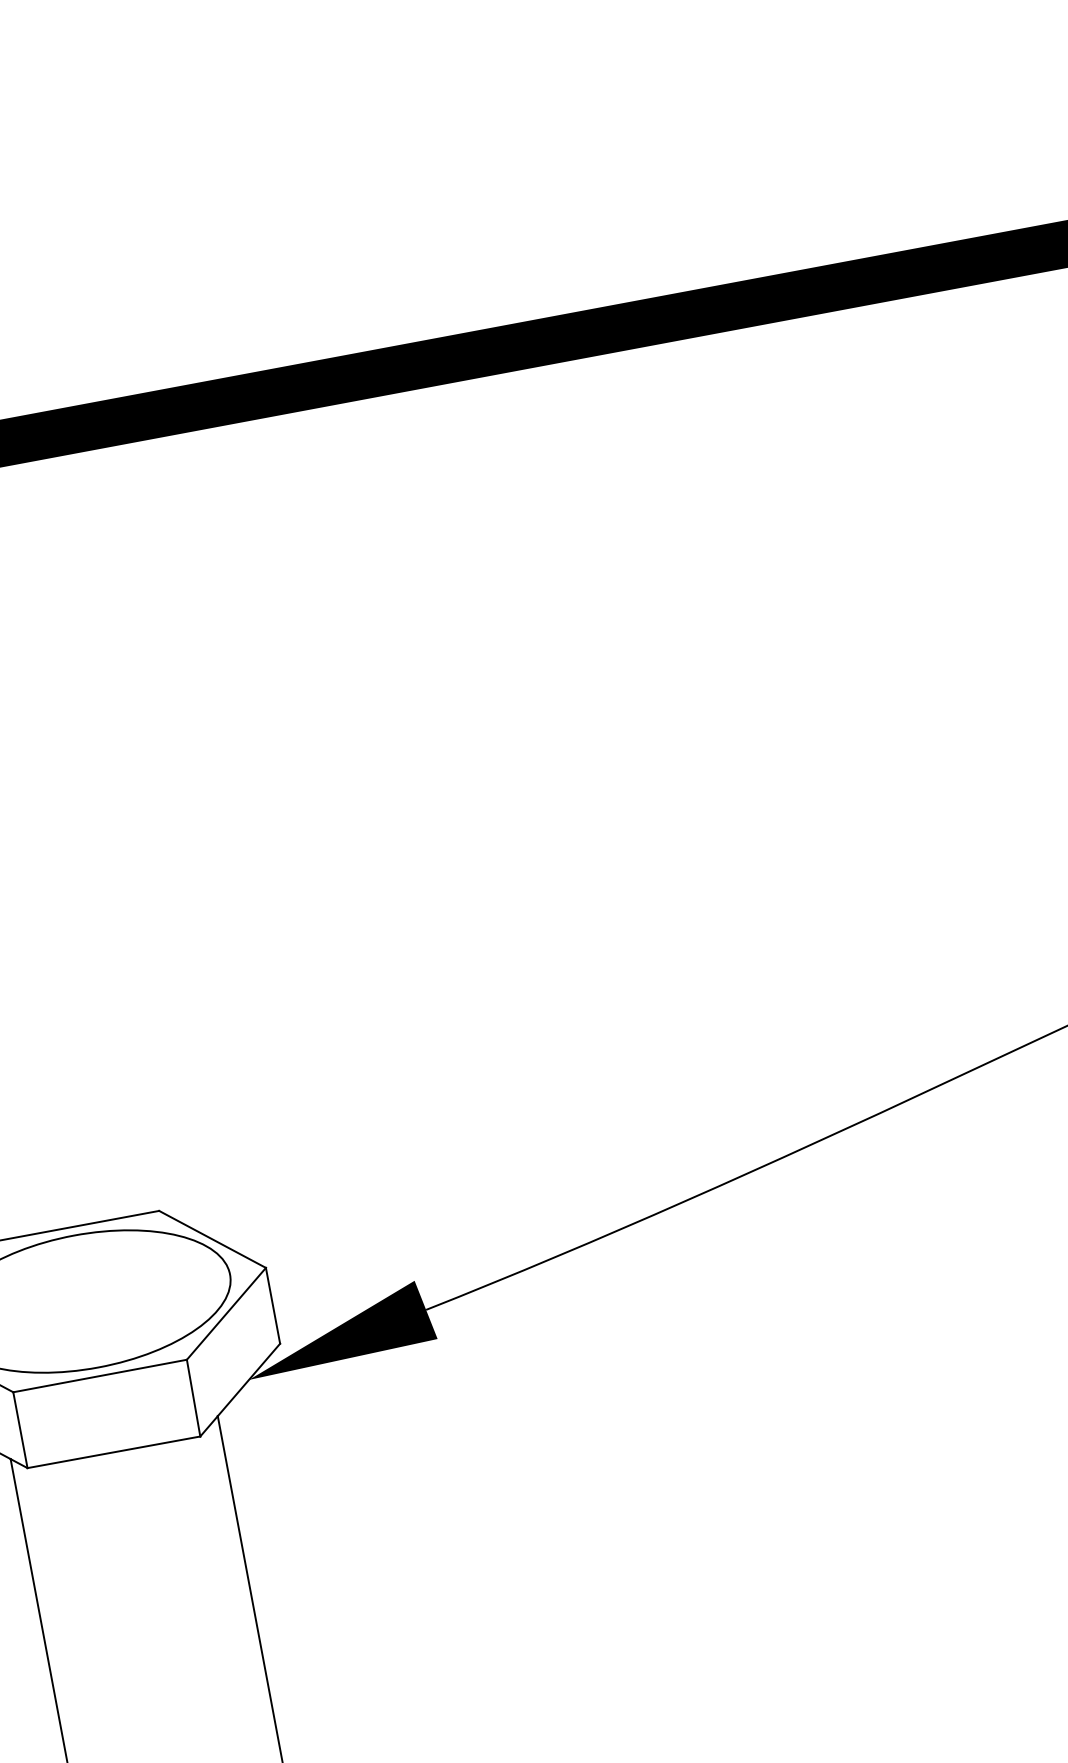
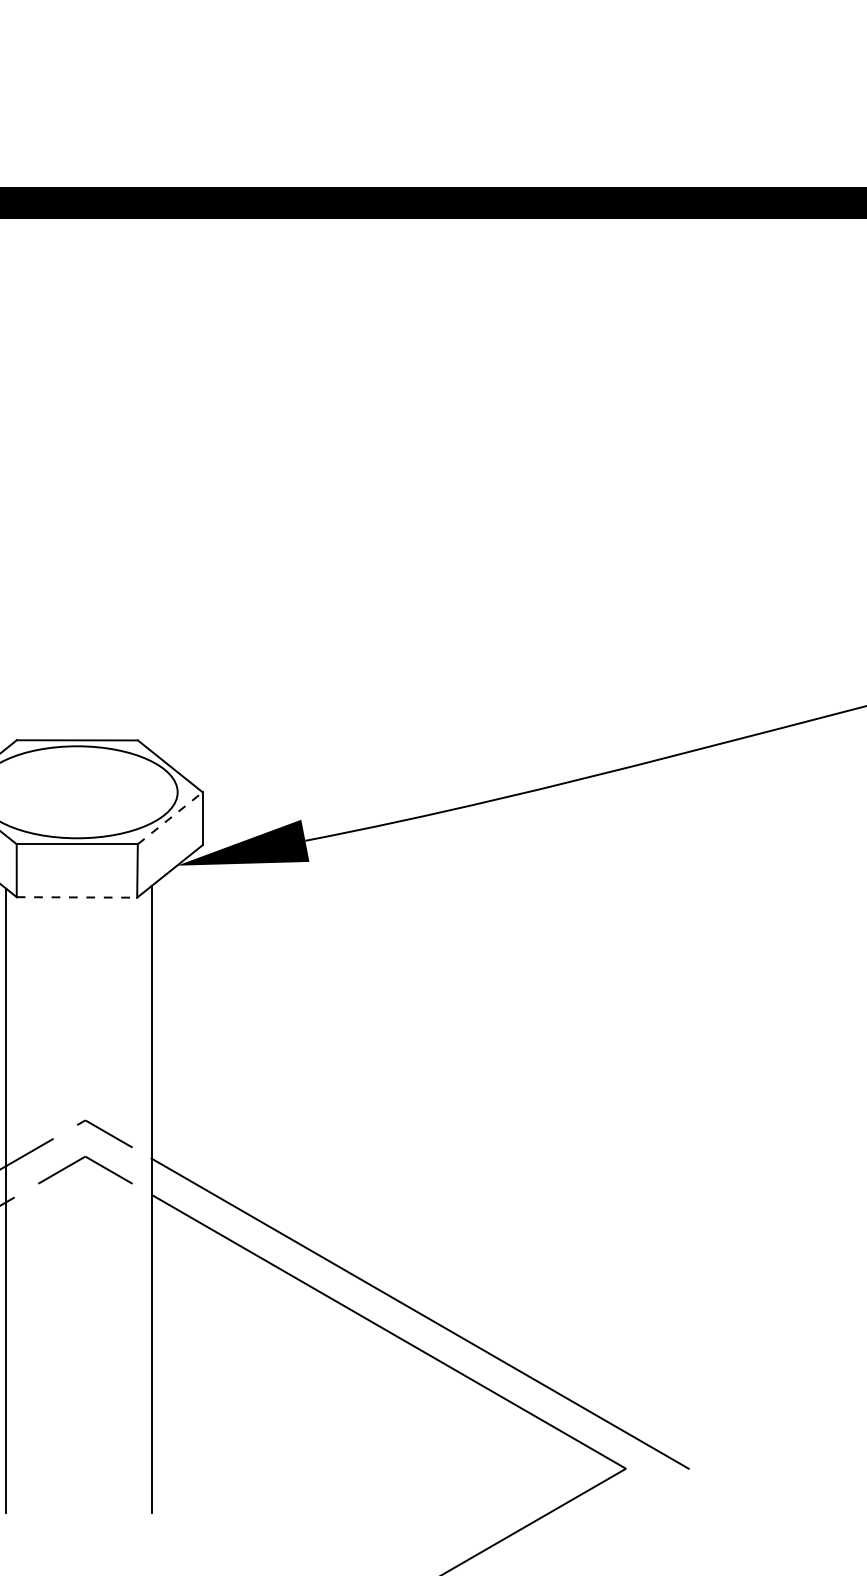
line: (226, 1314) -> (170, 818), solid -> dashed
line: (114, 1452) -> (77, 897), solid -> dashed

